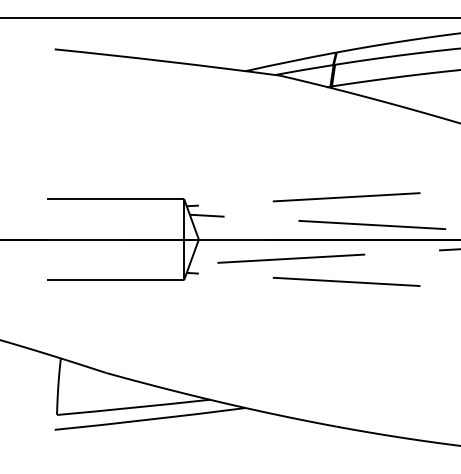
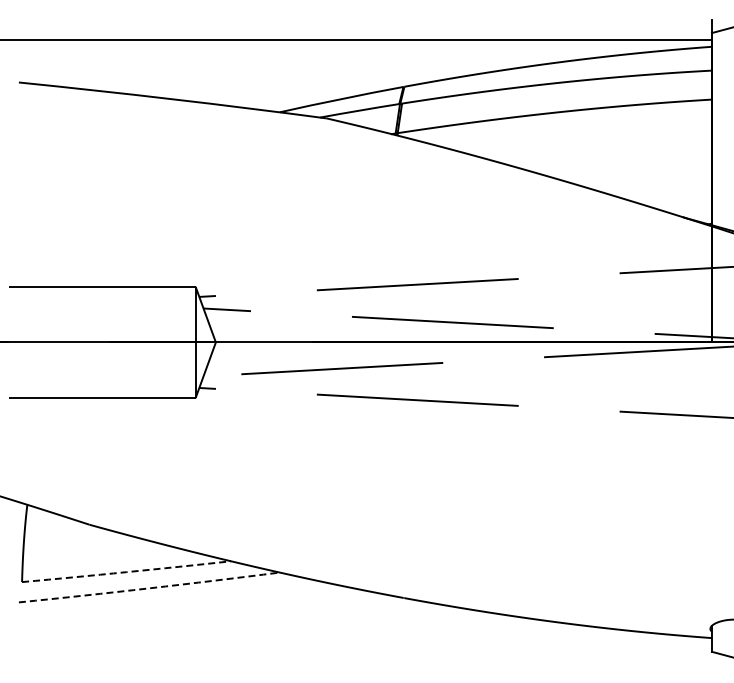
arc: (133, 407) -> (126, 572), solid -> dashed
arc: (150, 419) -> (149, 588), solid -> dashed

